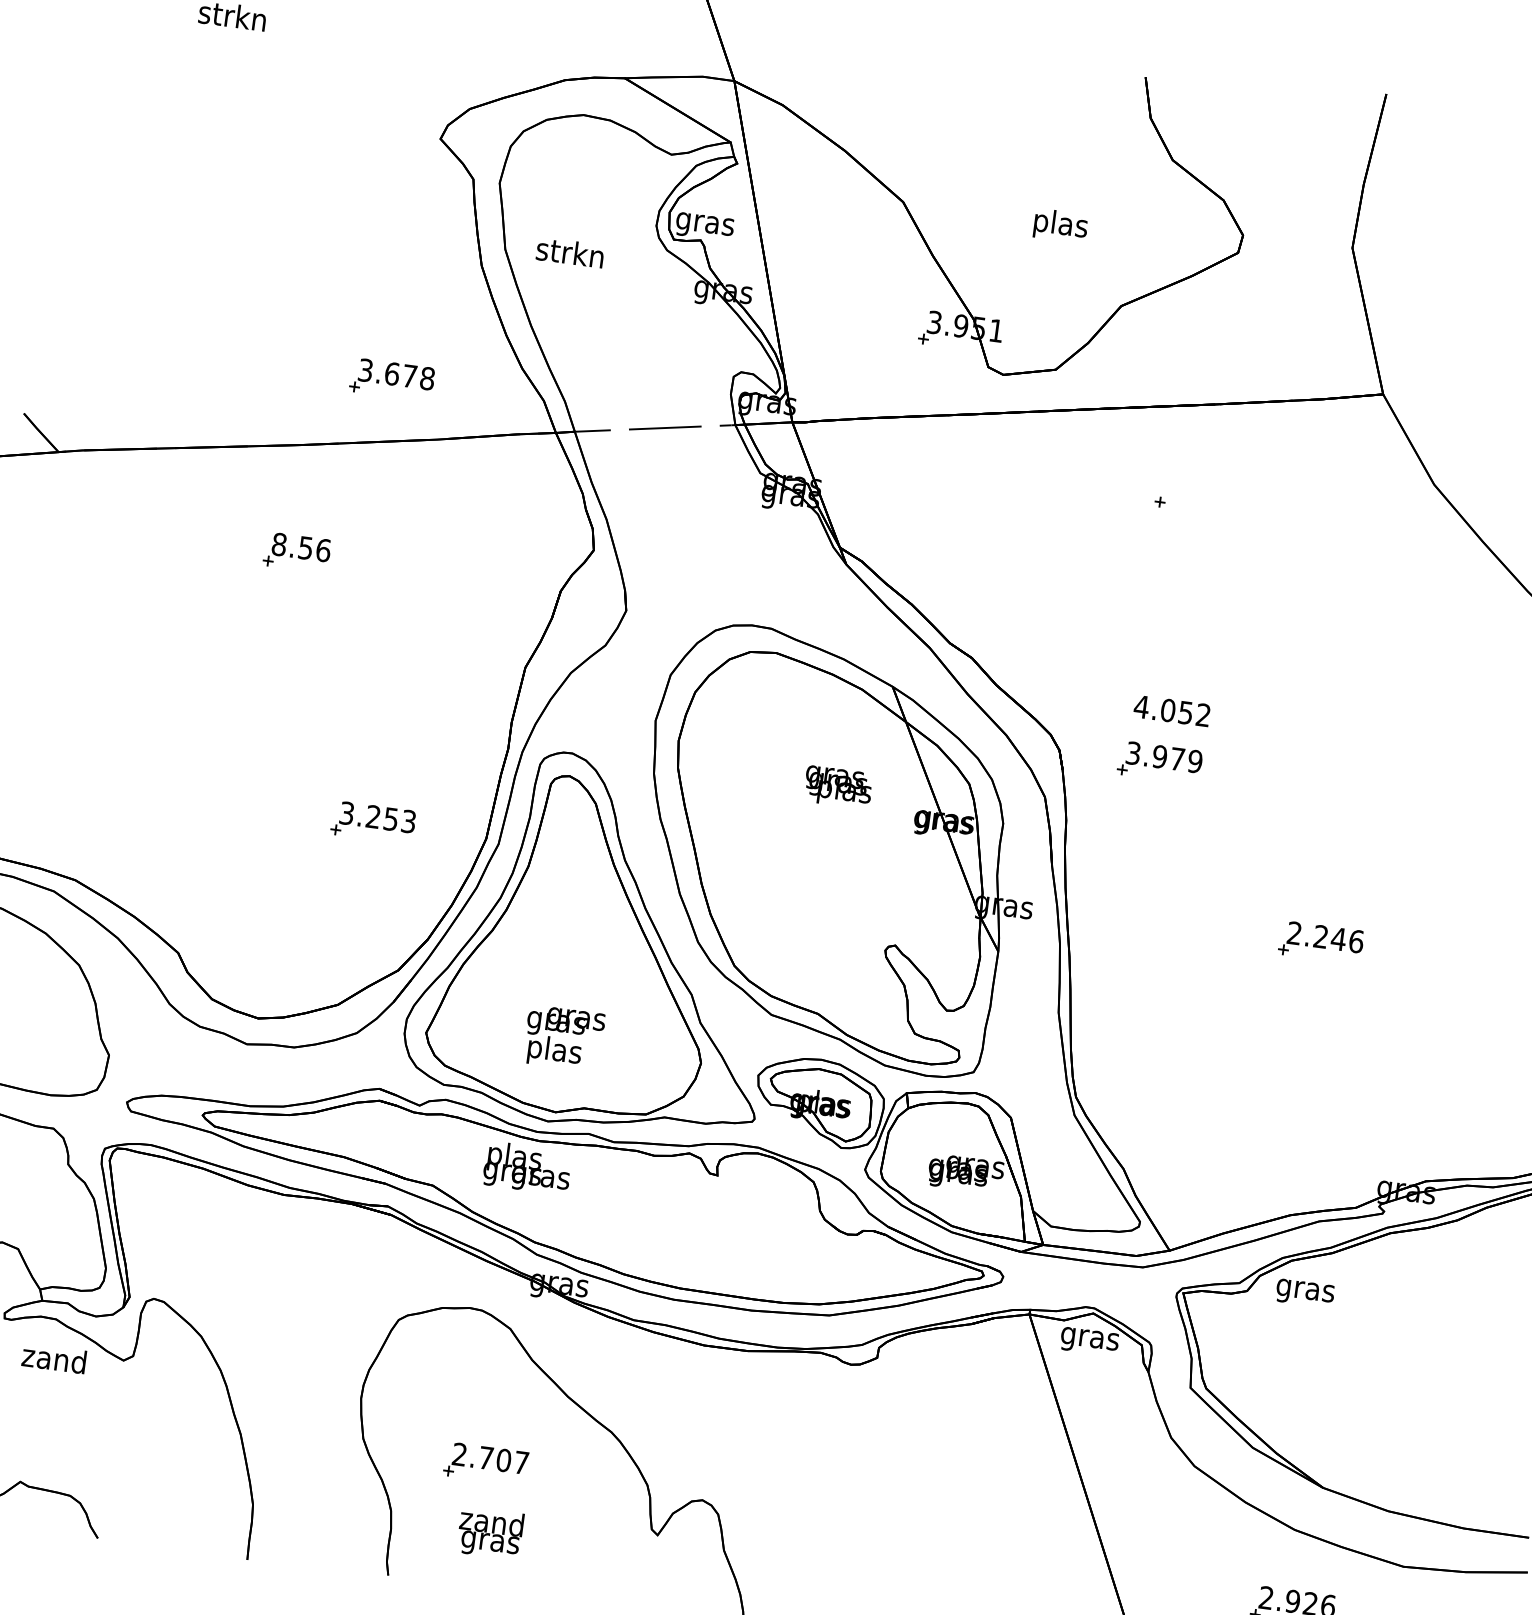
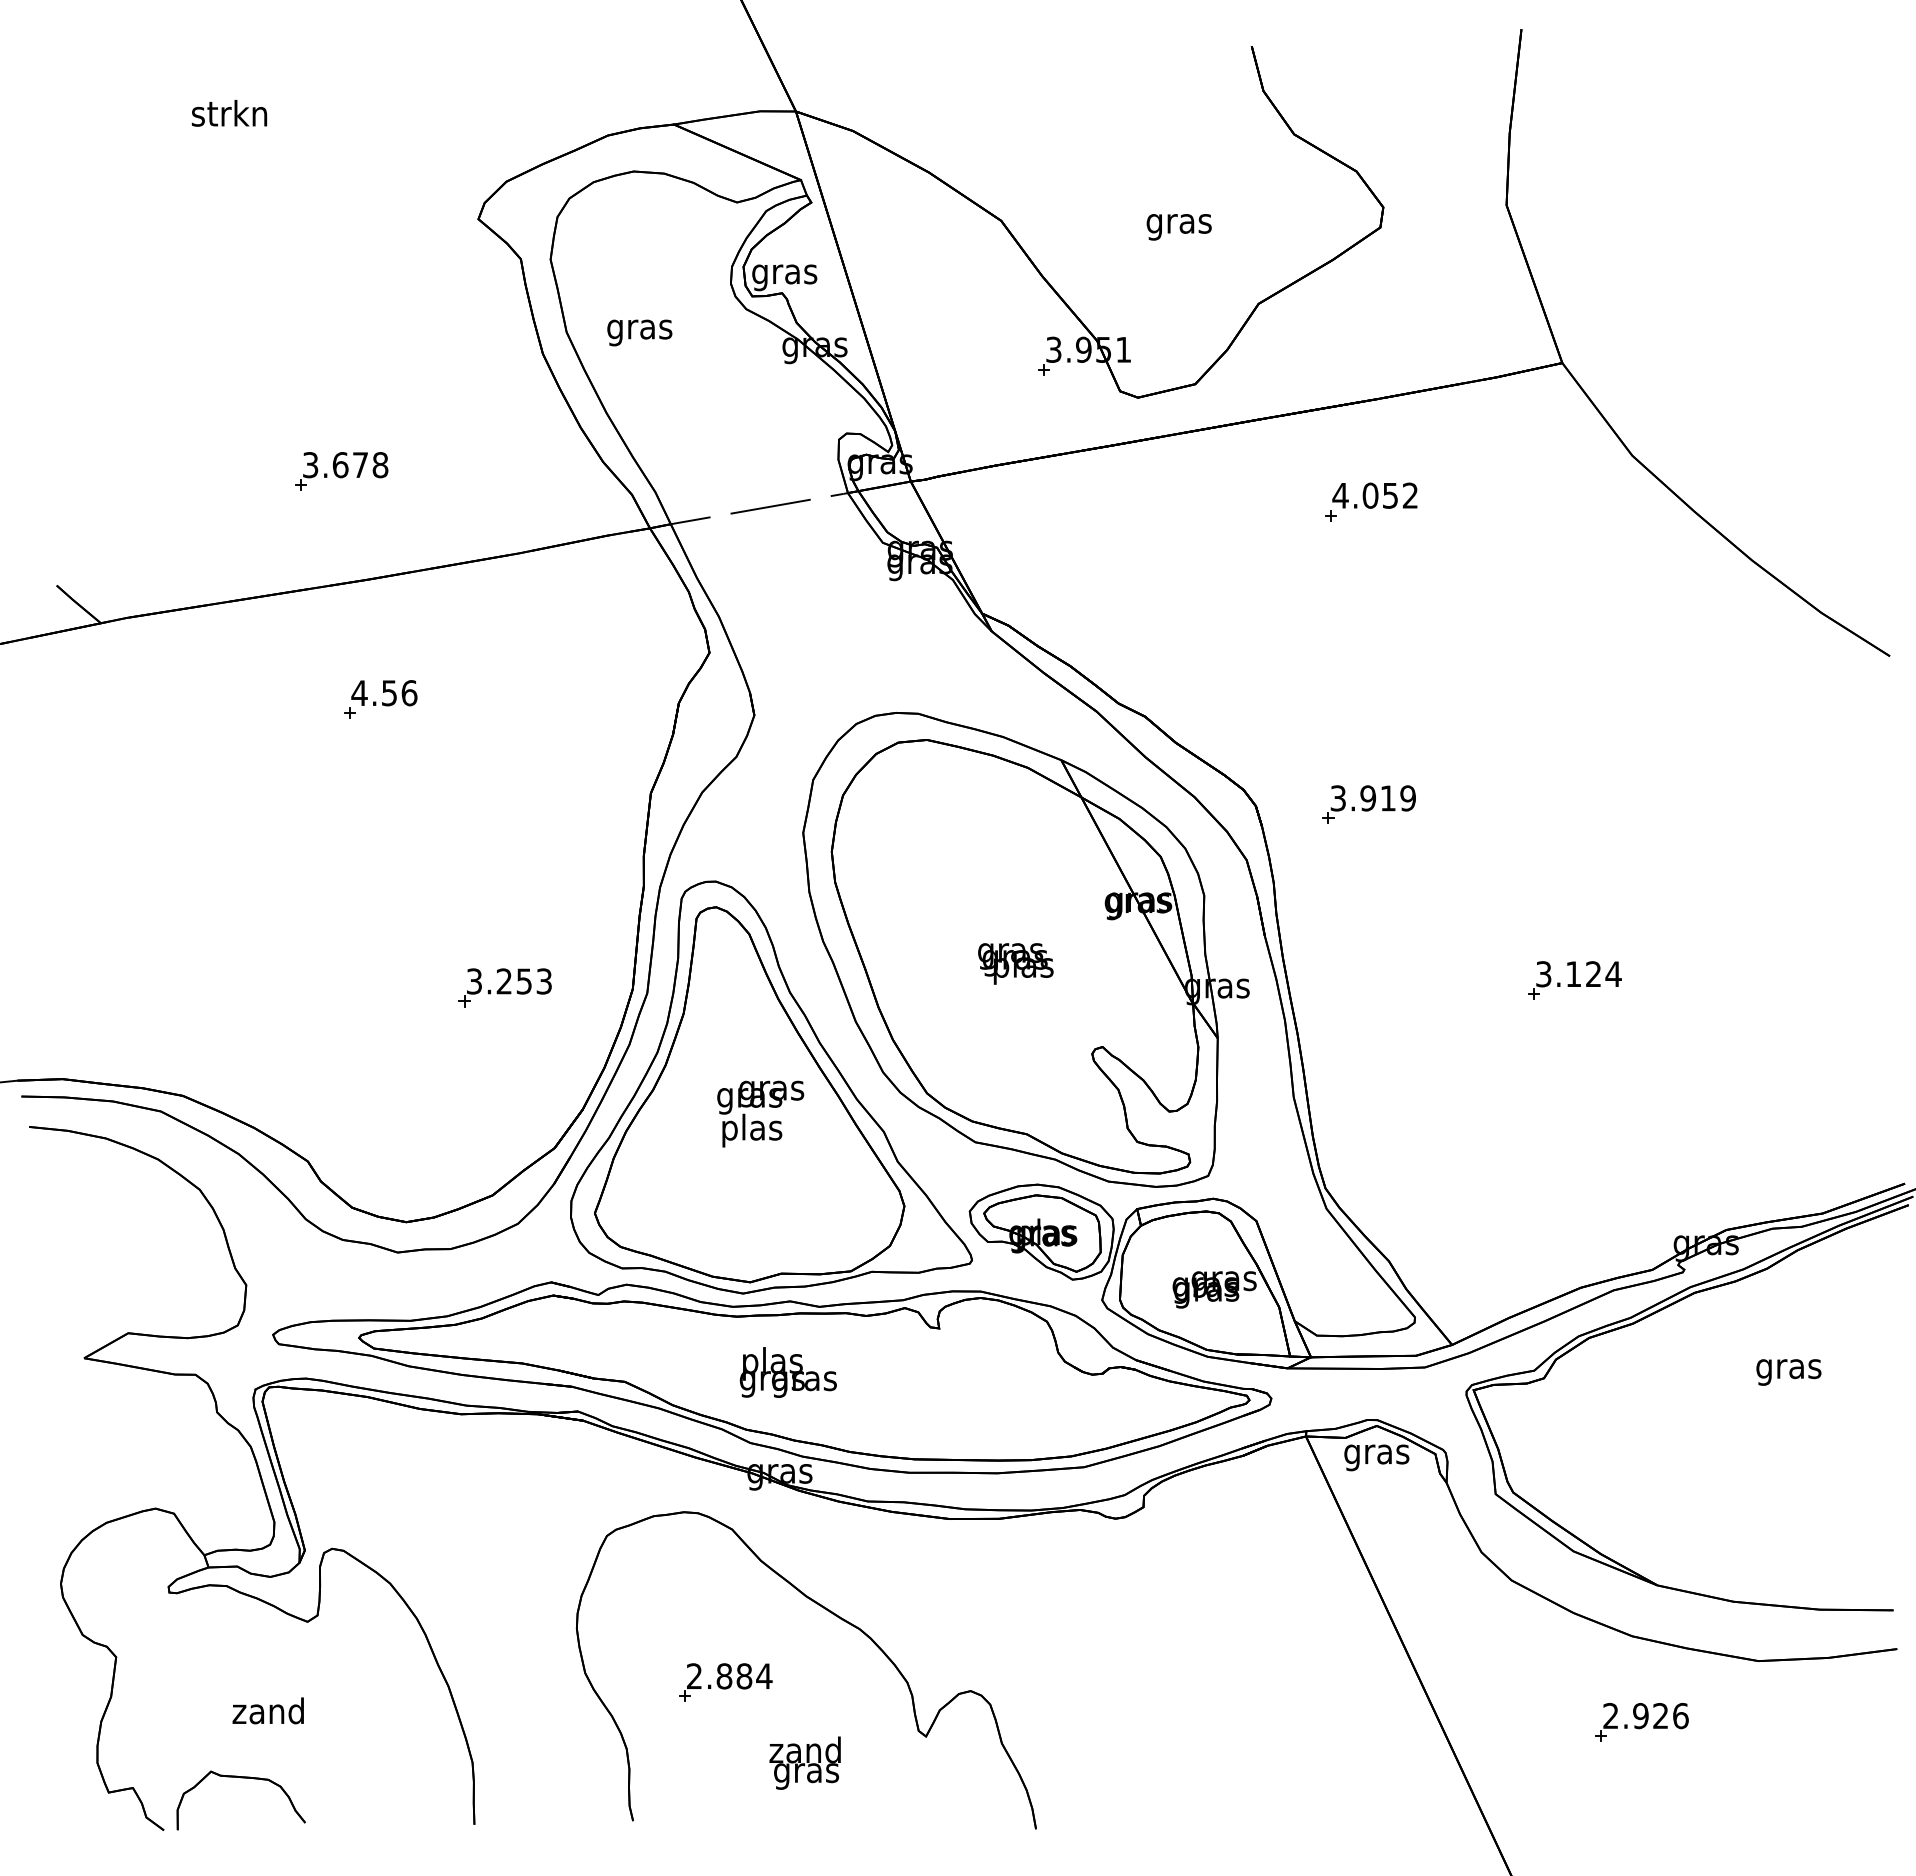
text: (1059, 225) -> (1178, 223), plas -> gras
text: (569, 255) -> (638, 329), strkn -> gras
part: (392, 379) -> (341, 471), moved
text: (279, 544) -> (359, 693), 8.56 -> 4.56
text: (1171, 710) -> (1374, 495), moved
text: (1176, 759) -> (1387, 798), 3.979 -> 3.919
text: (838, 787) -> (1015, 963), moved
text: (1325, 937) -> (1578, 974), 2.246 -> 3.124
text: (563, 1037) -> (760, 1113), moved
text: (526, 1168) -> (787, 1372), moved
text: (1304, 1293) -> (1788, 1372), moved
text: (53, 1358) -> (267, 1710), moved
text: (503, 1460) -> (744, 1676), 2.707 -> 2.884
text: (489, 1532) -> (804, 1762), moved

